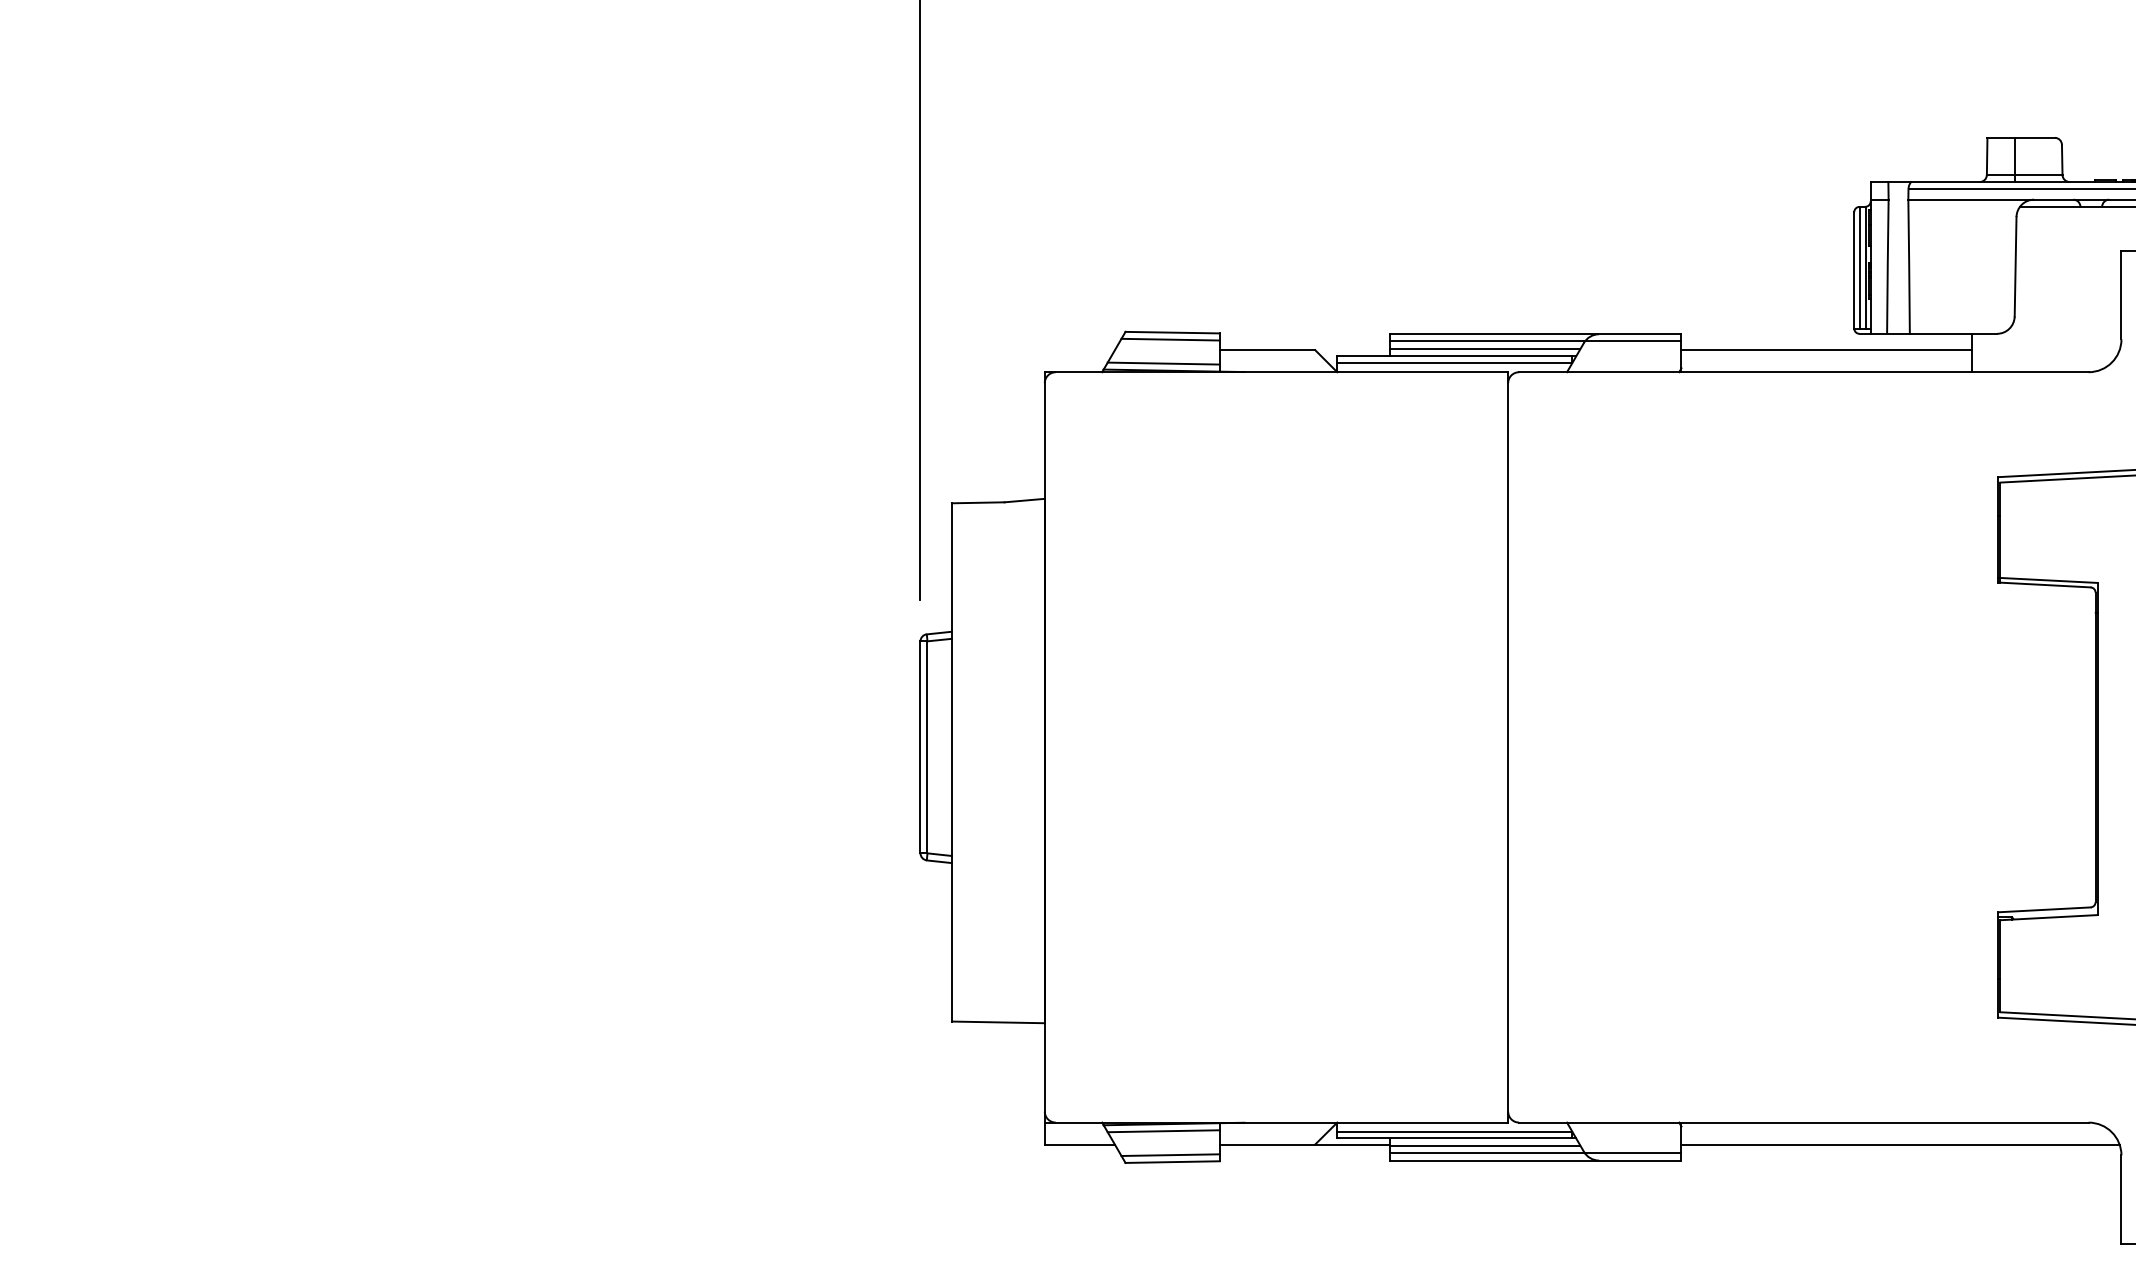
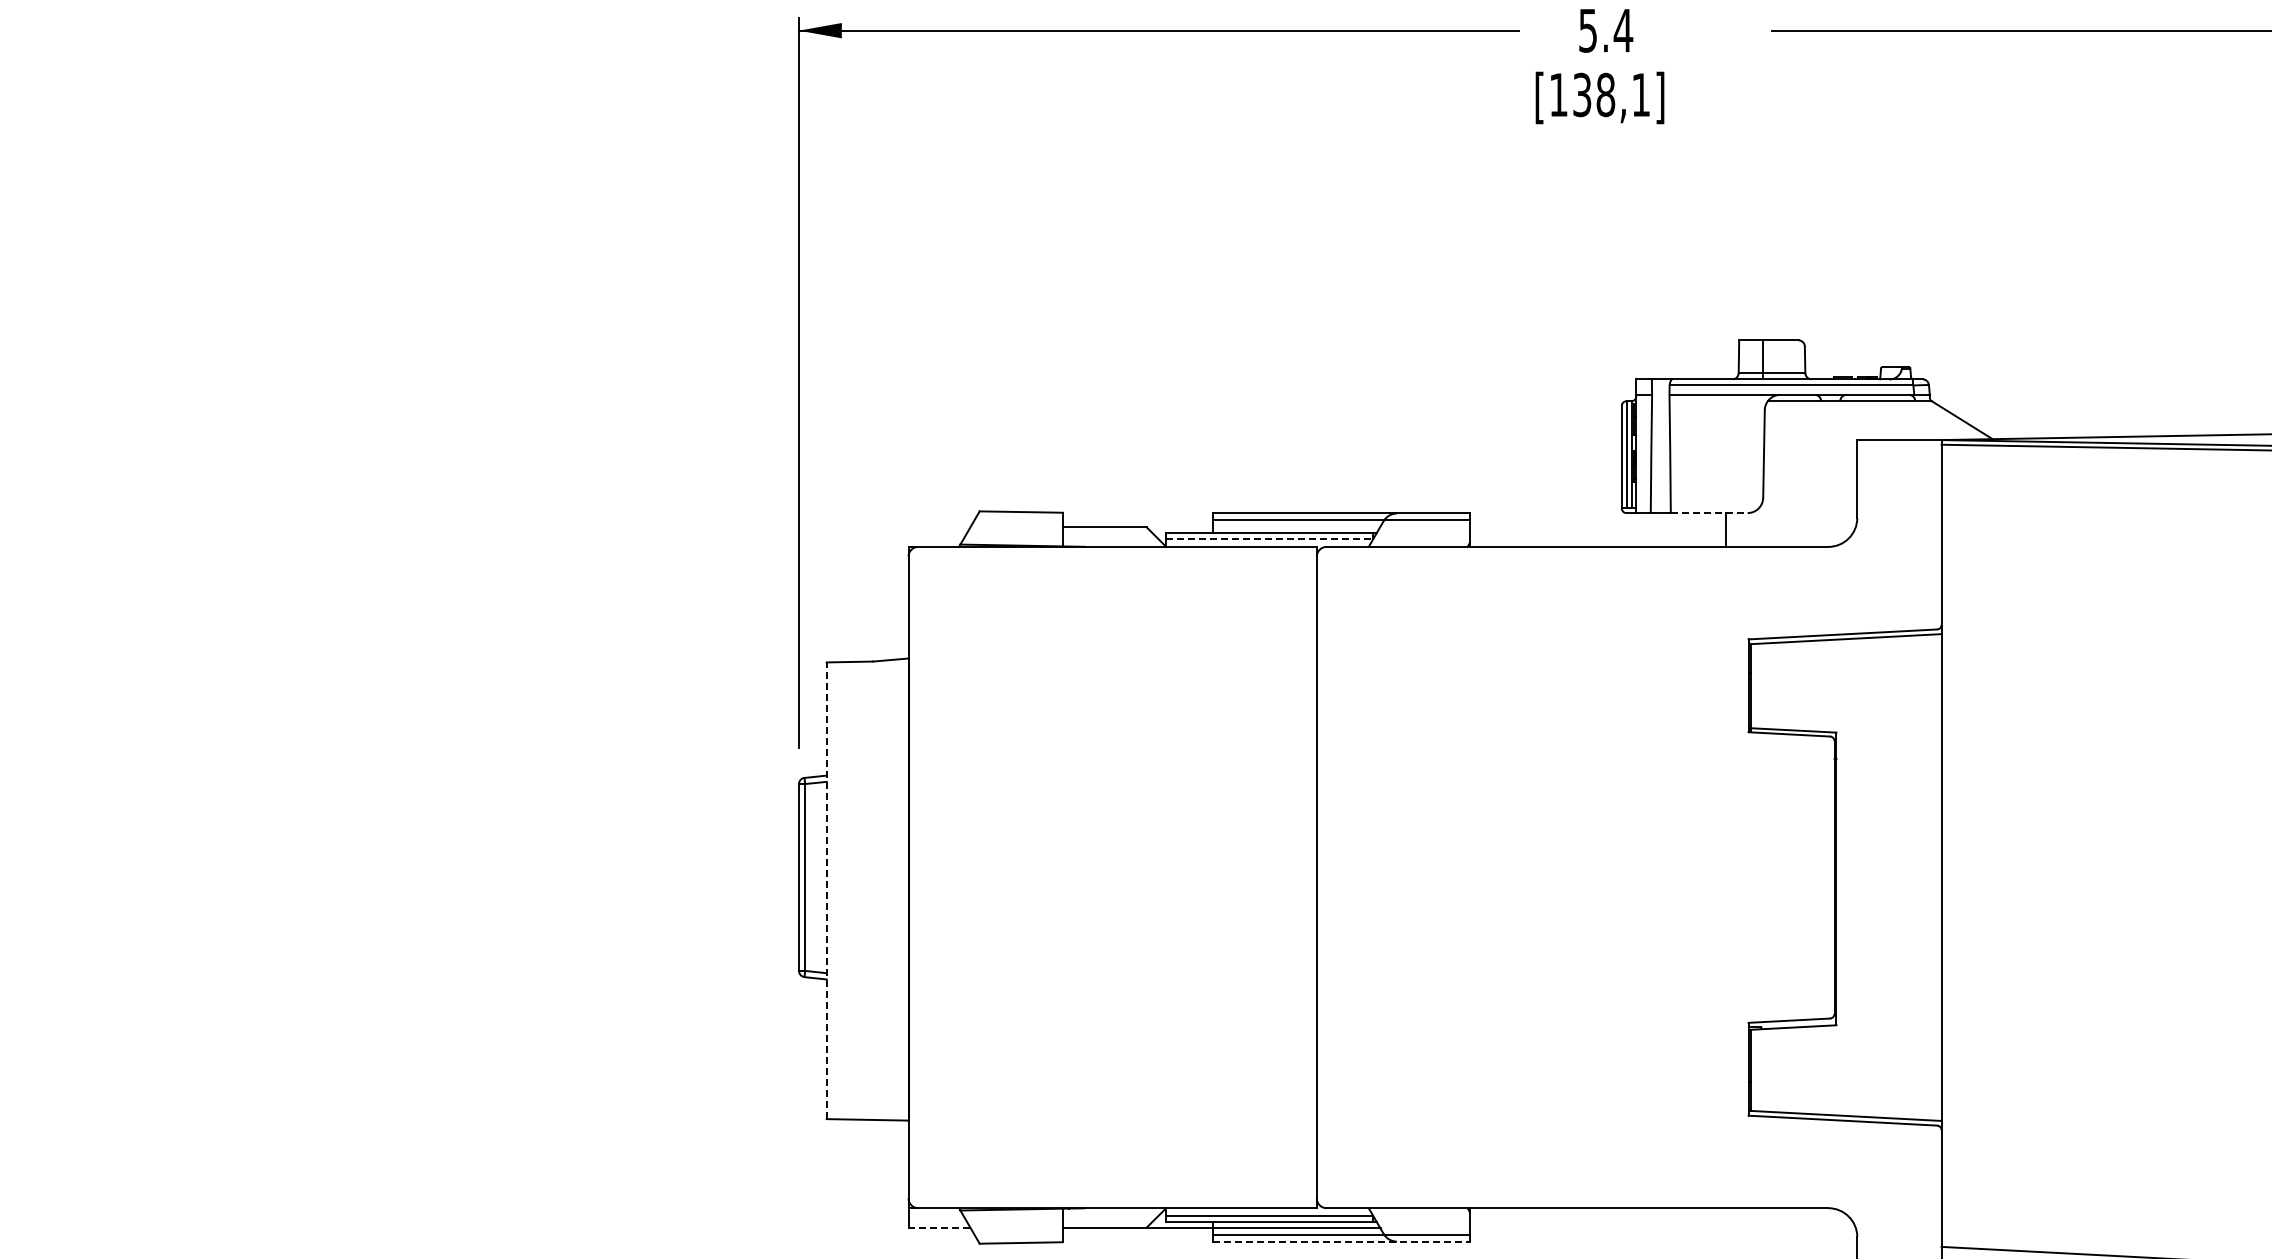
line: (1953, 334) -> (1709, 513), solid -> dashed
line: (1170, 338) -> (1019, 517), removed
line: (1485, 349) -> (1296, 526), removed
line: (1826, 350) -> (1597, 527), removed
line: (1162, 363) -> (1012, 539), removed
line: (1454, 363) -> (1269, 539), solid -> dashed
line: (951, 762) -> (826, 890), solid -> dashed
line: (1162, 1130) -> (1012, 1215), removed
line: (1079, 1144) -> (939, 1227), solid -> dashed
line: (1900, 1144) -> (1662, 1227), removed
line: (1170, 1154) -> (1019, 1236), removed
line: (1536, 1160) -> (1341, 1241), solid -> dashed

